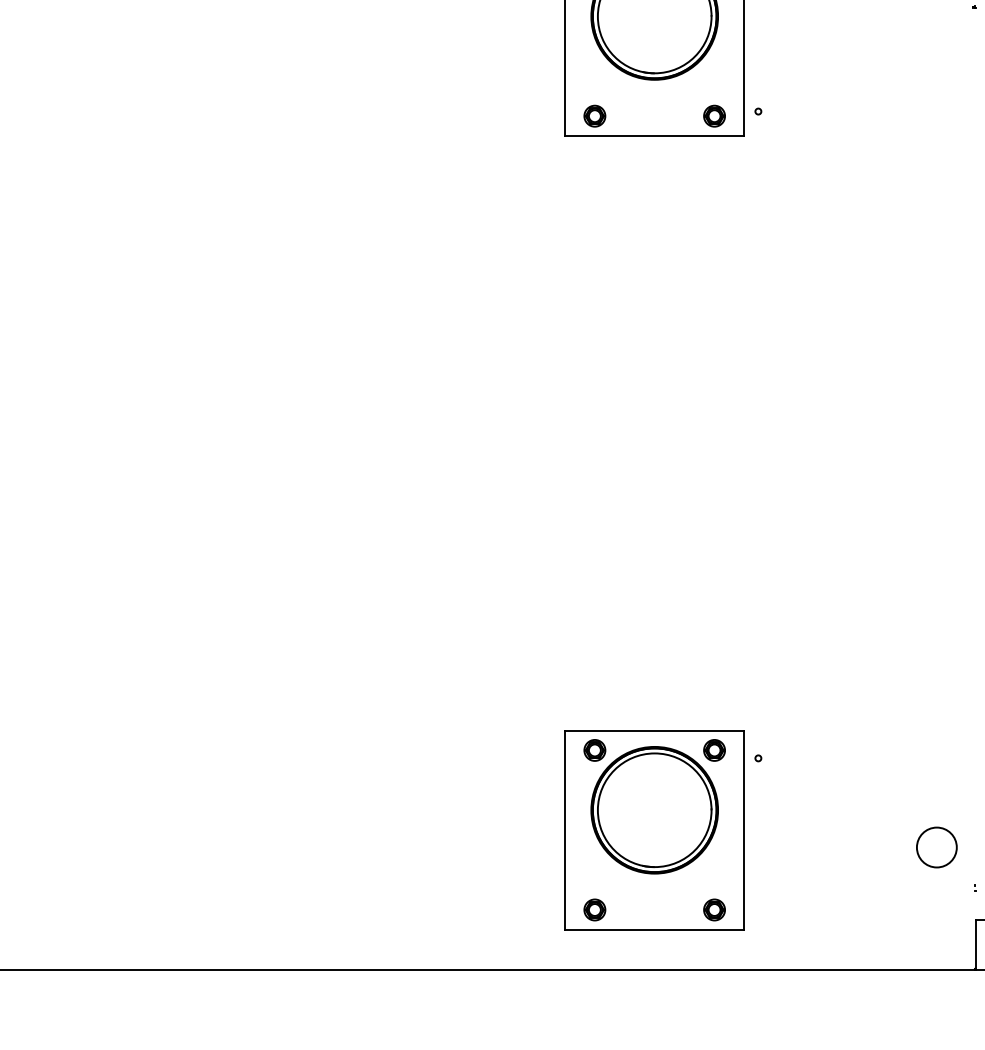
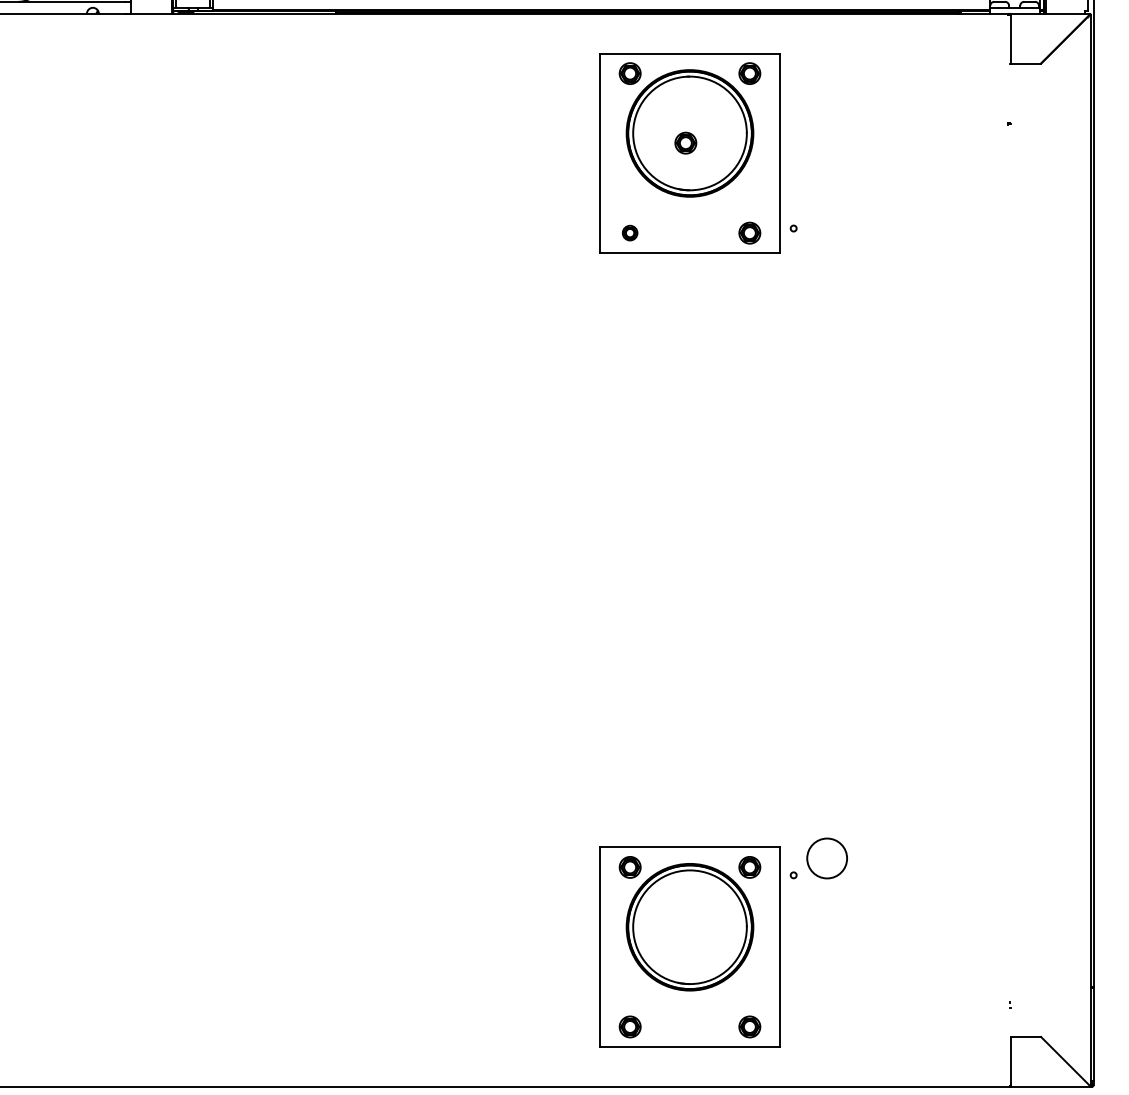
part: (650, 25) -> (685, 142), added
part: (594, 115) -> (629, 232), size x0.7
circle: (936, 847) -> (826, 858), moved

